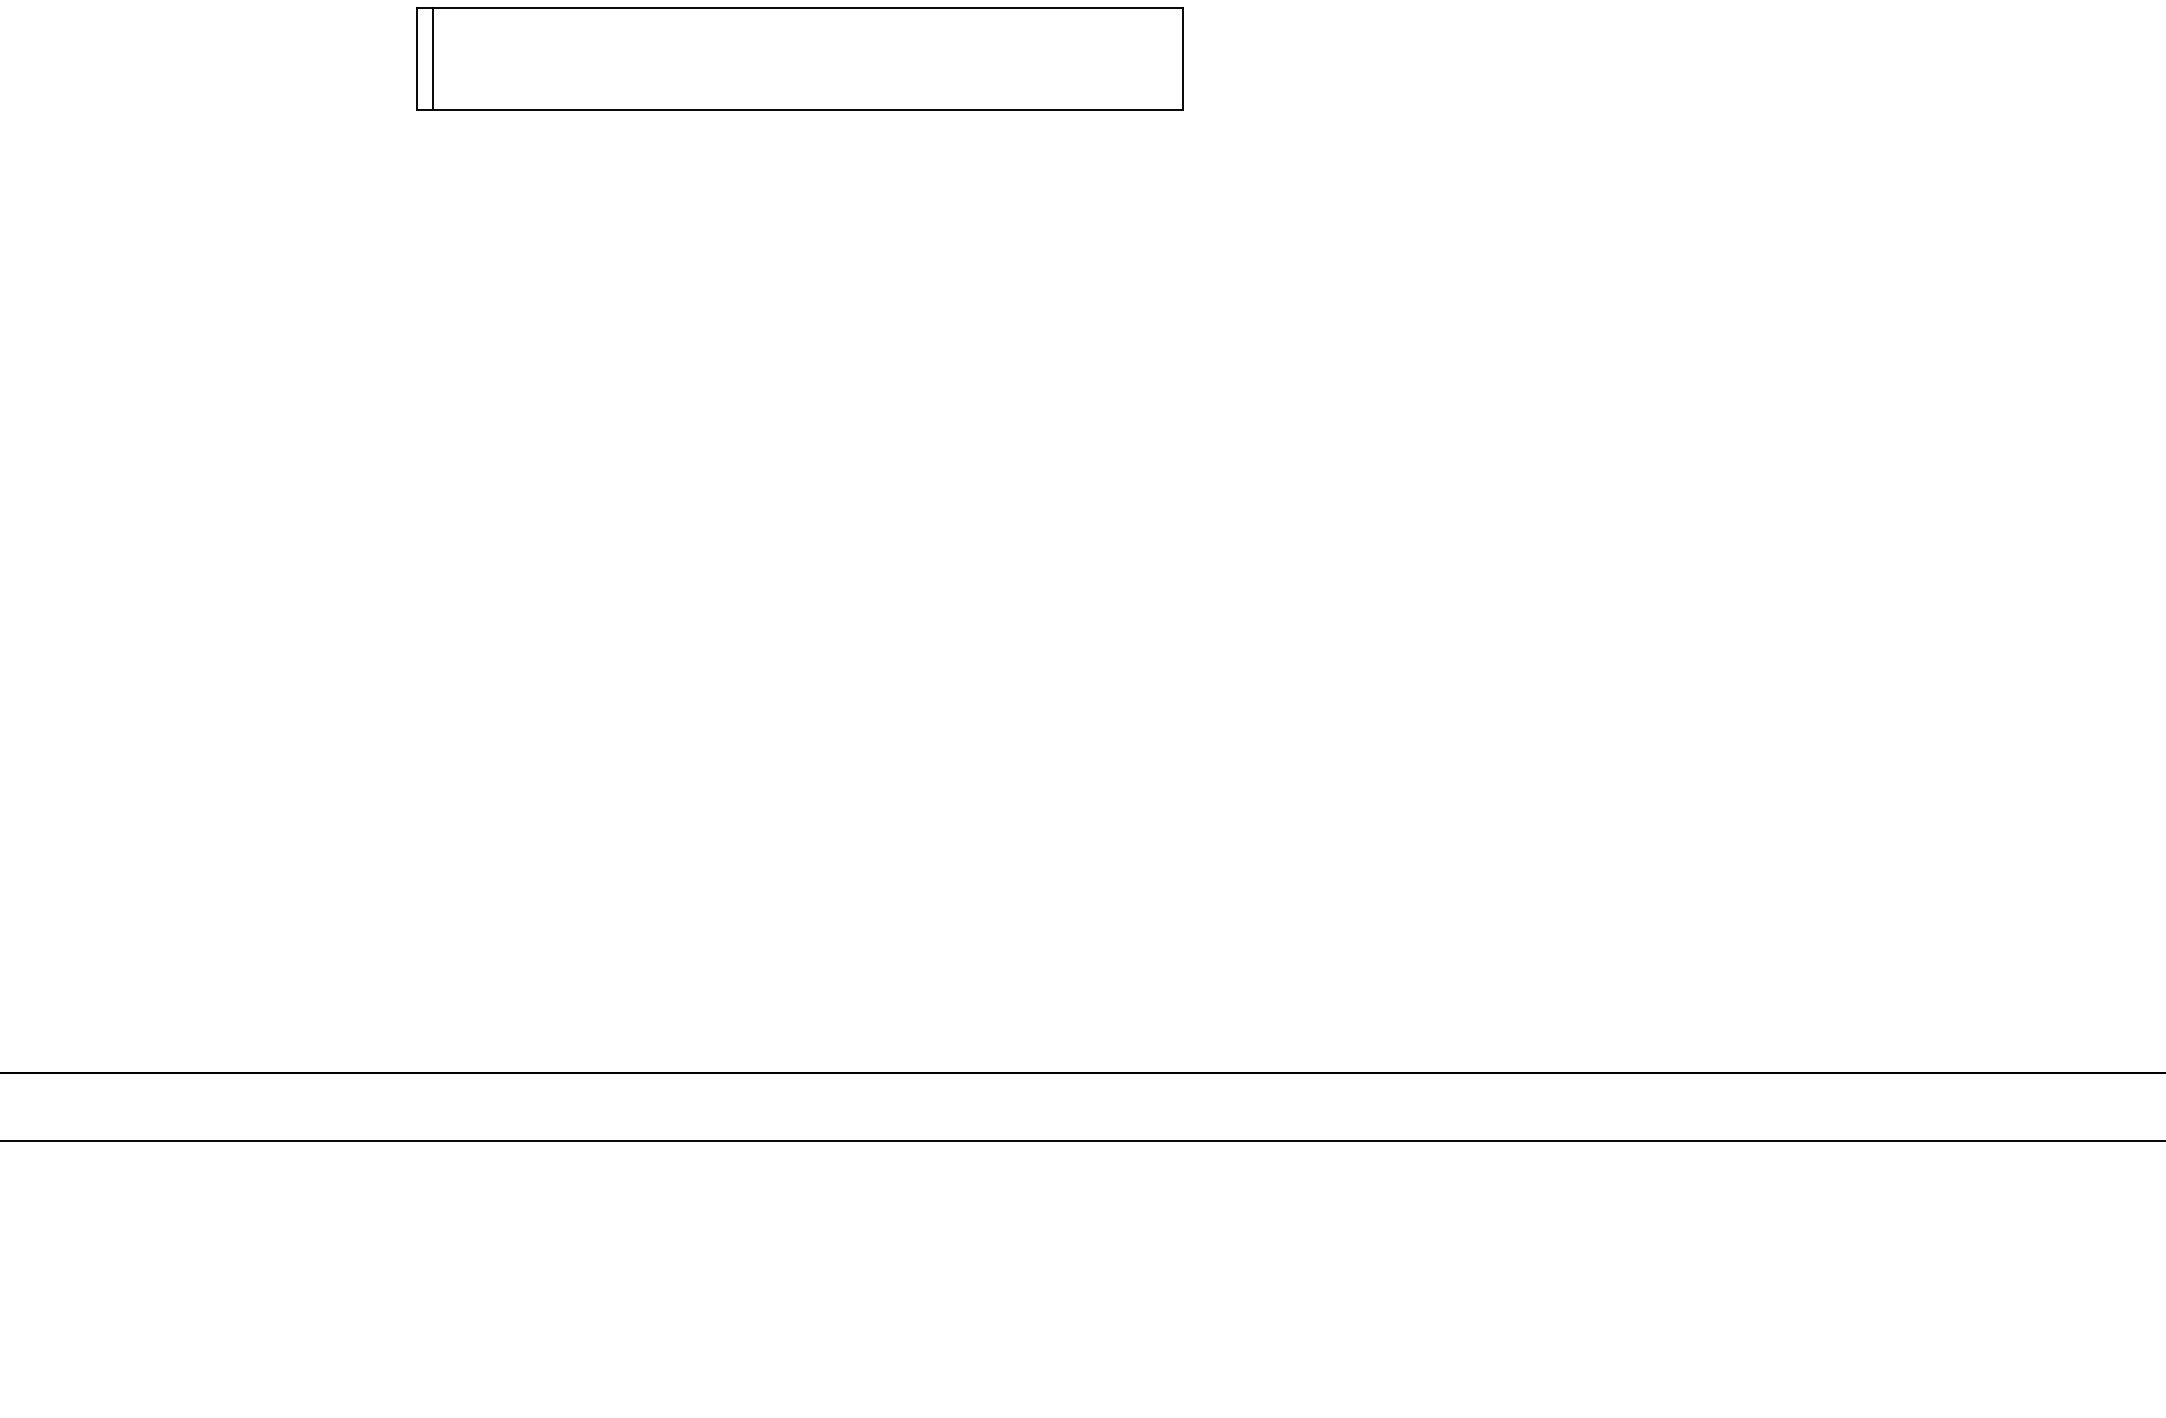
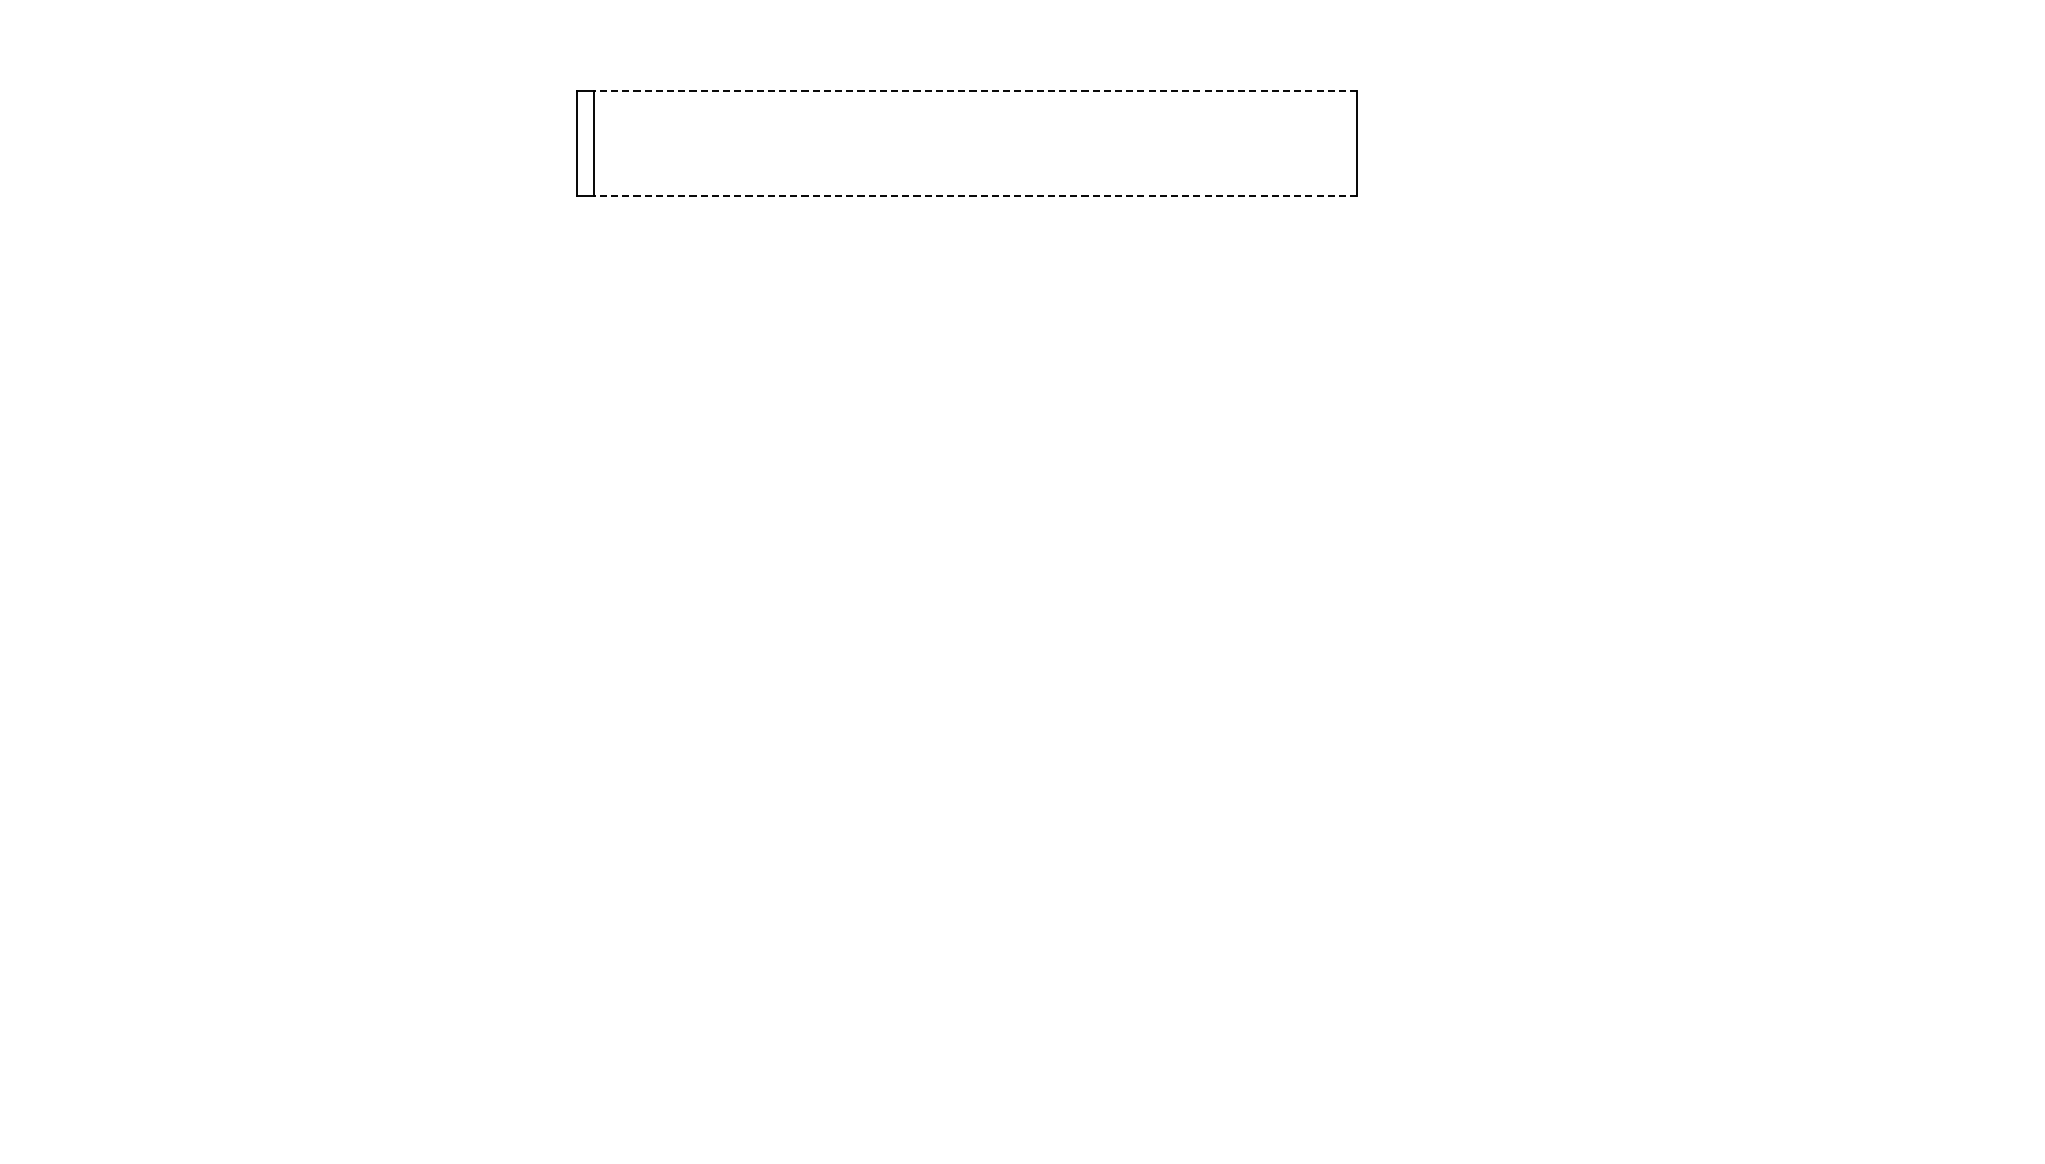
line: (807, 8) -> (974, 91), solid -> dashed
line: (807, 110) -> (974, 195), solid -> dashed

